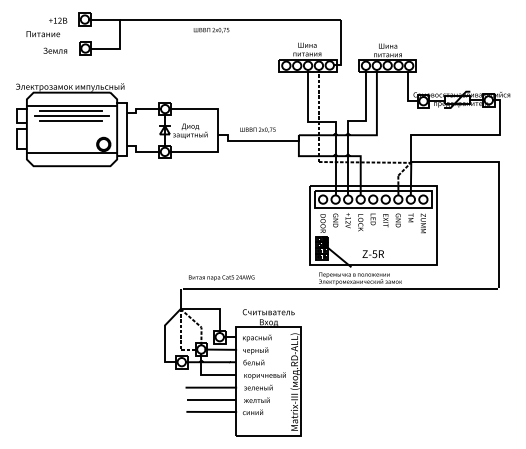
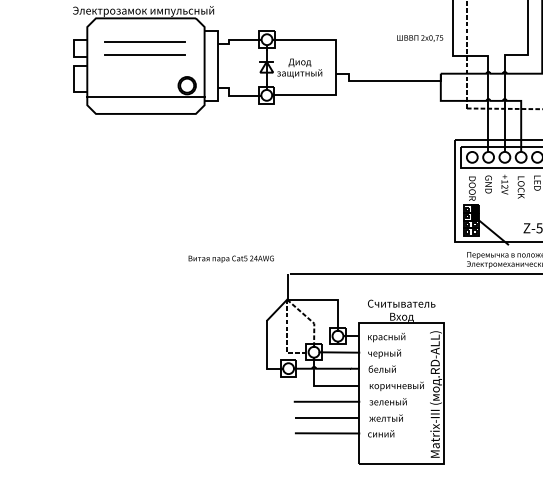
line: (71, 106) -> (145, 36), removed
line: (71, 116) -> (145, 49), removed
text: (257, 129) -> (419, 37), moved
text: (221, 277) -> (231, 258), moved

